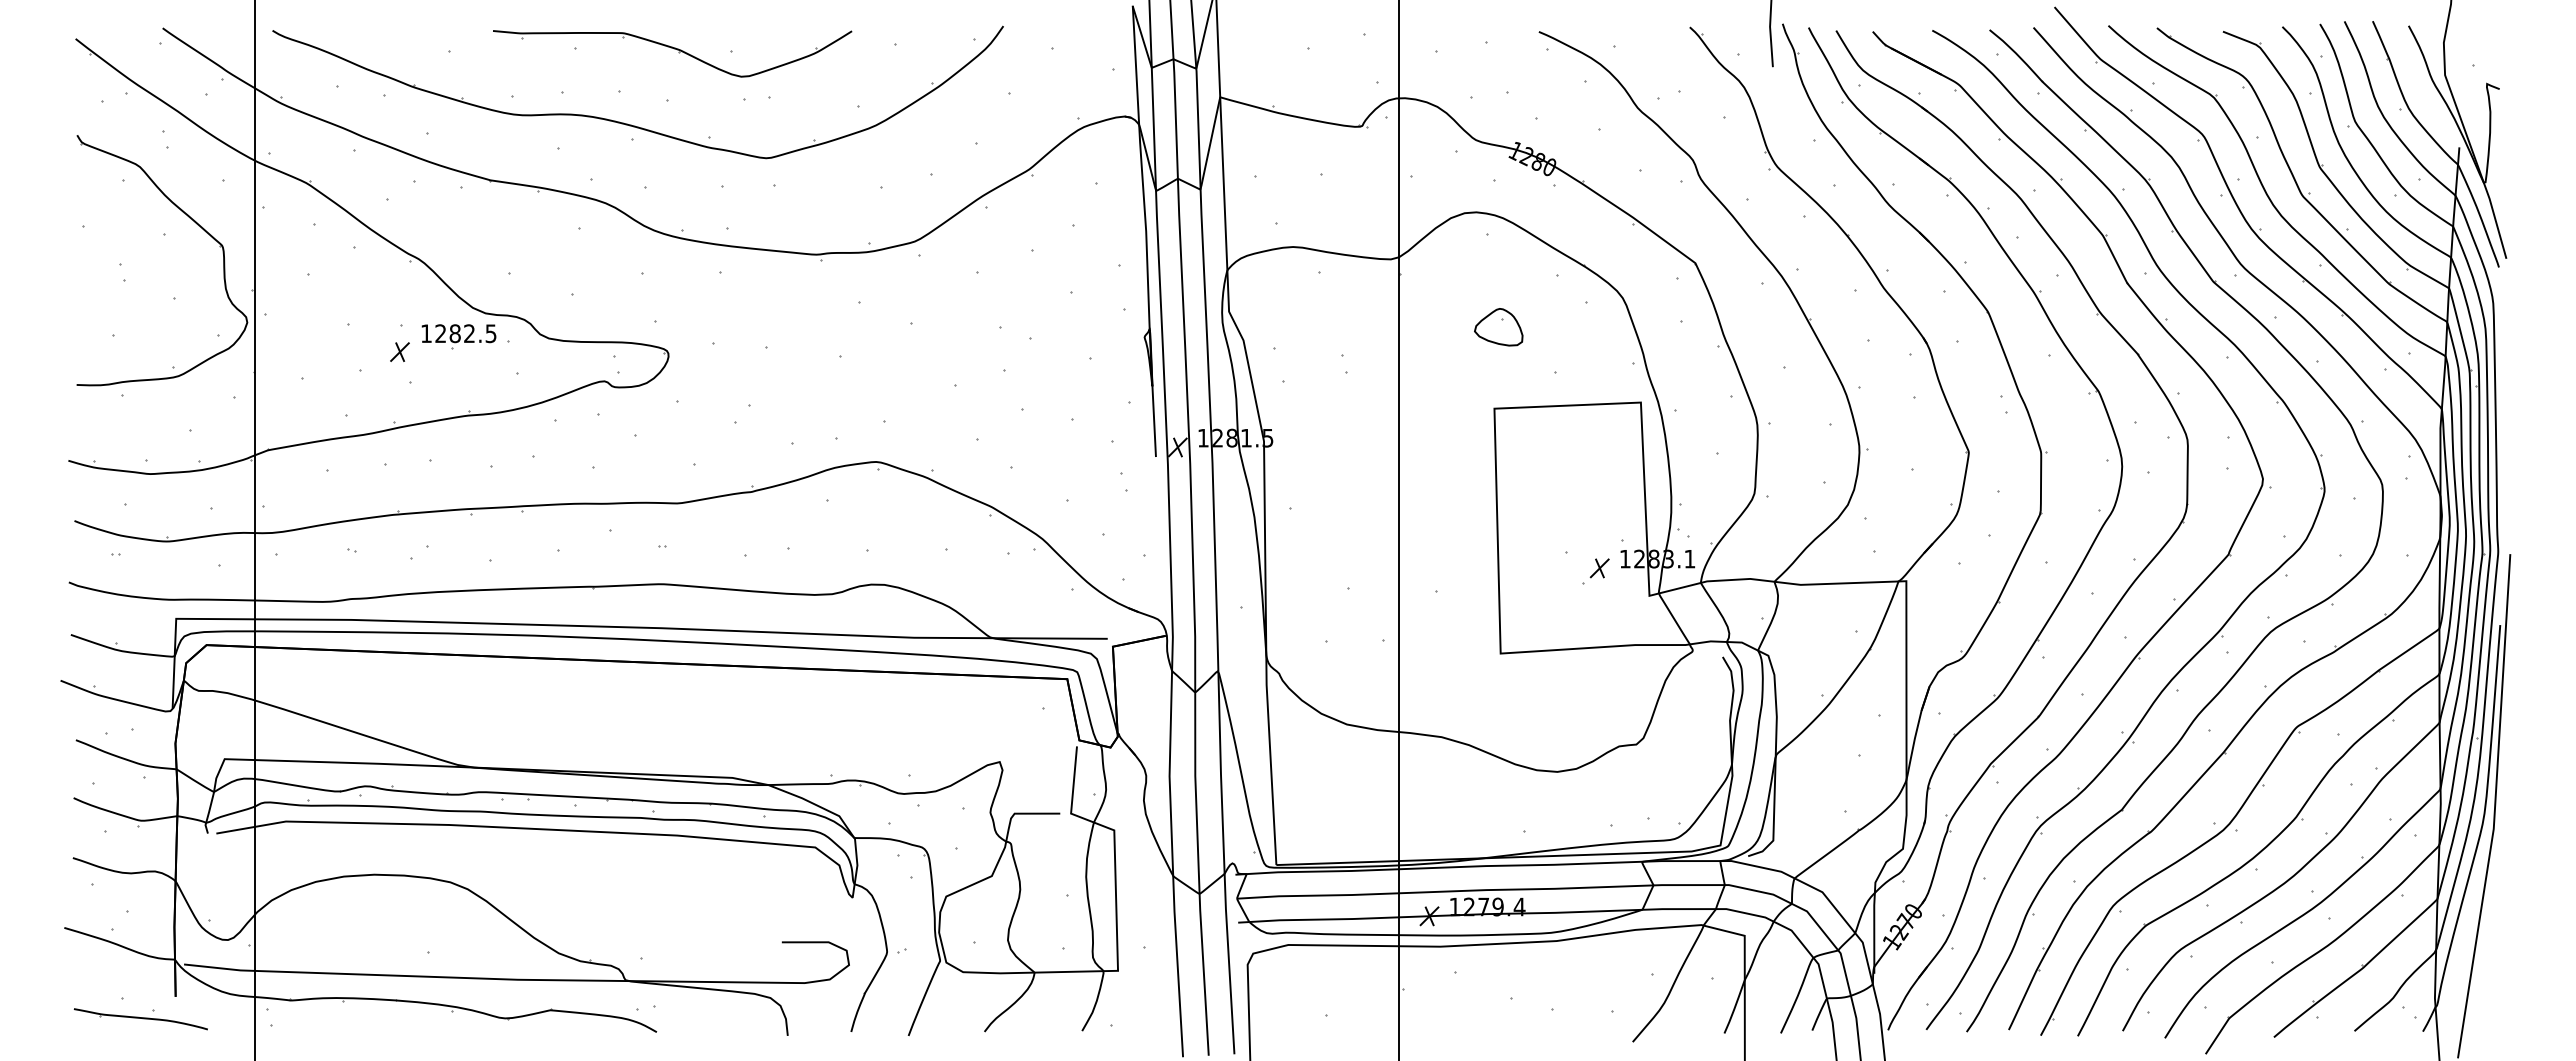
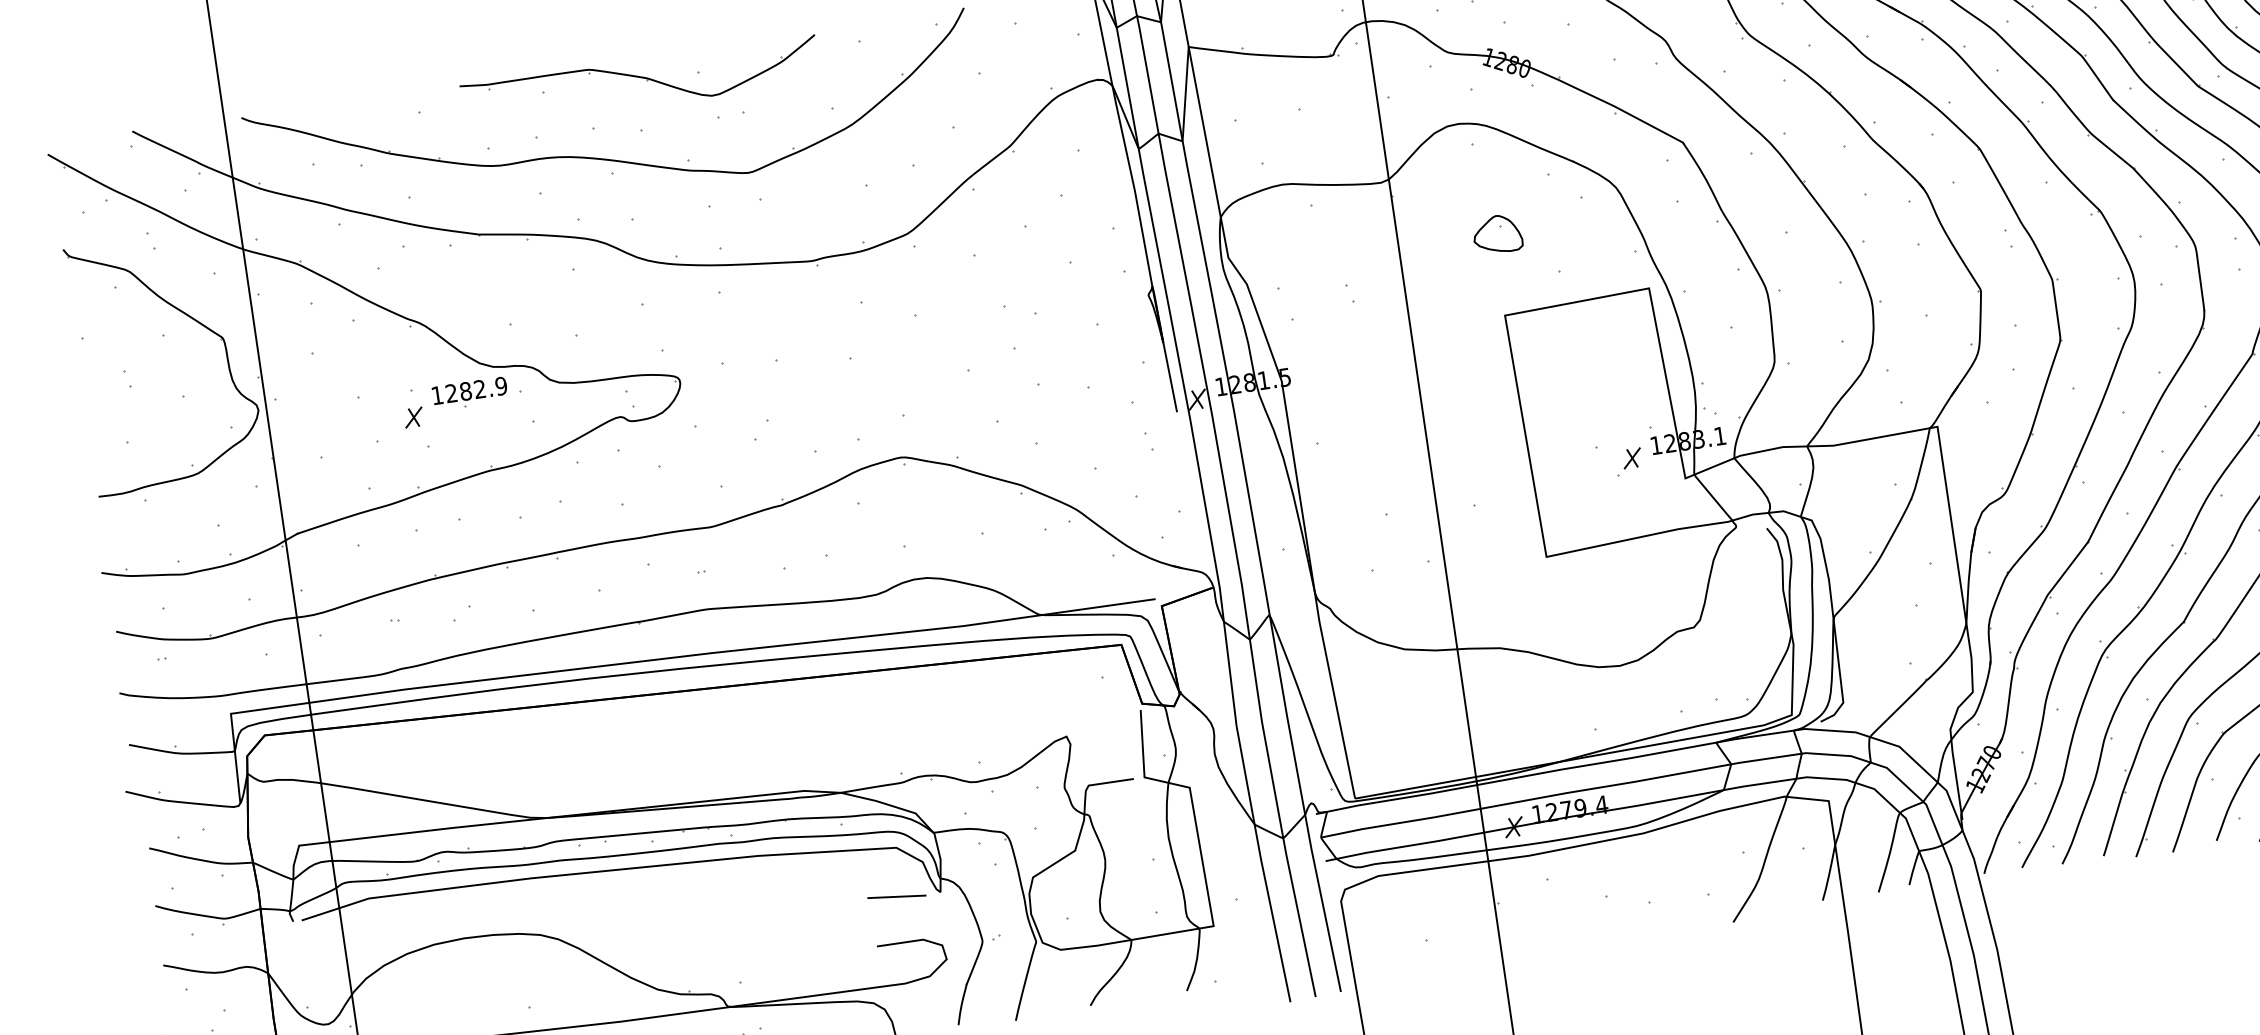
text: (490, 333) -> (500, 386), 1282.5 -> 1282.9
line: (808, 895) -> (896, 896), added

